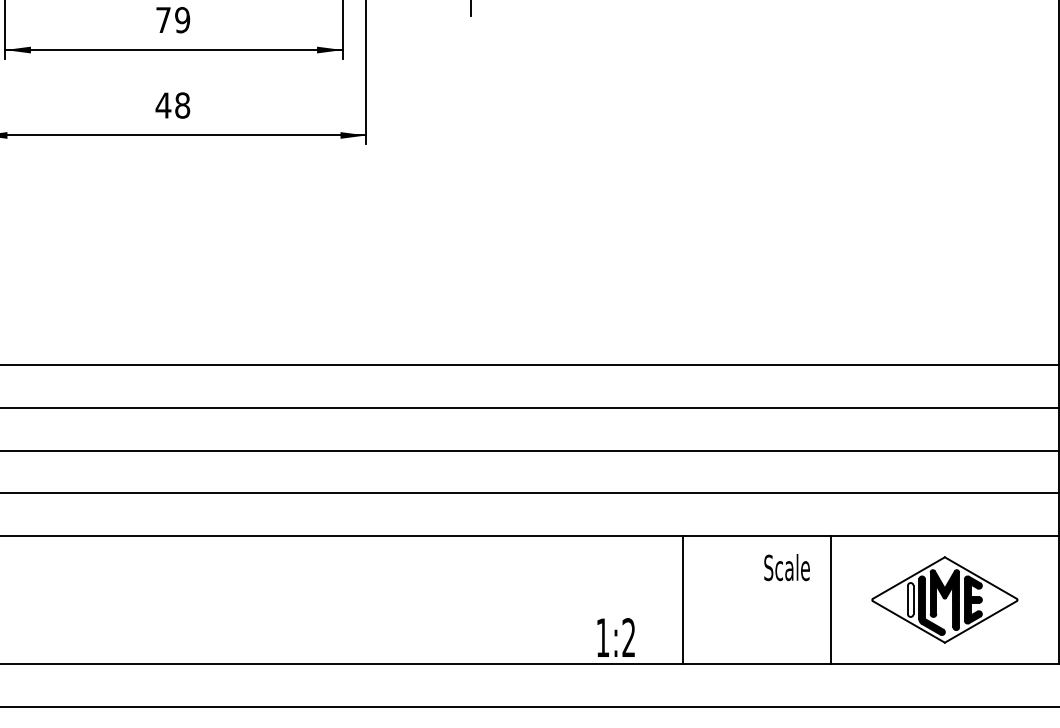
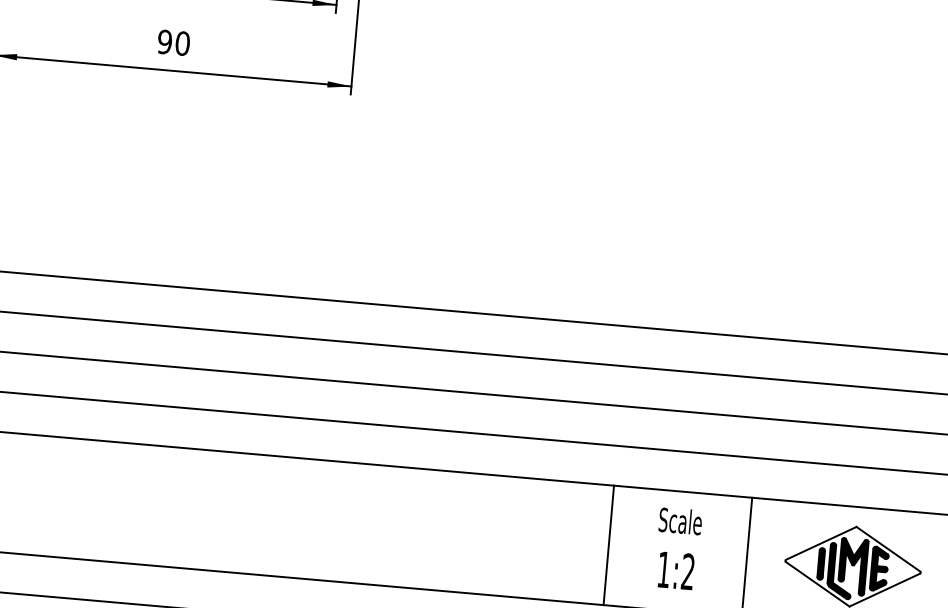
text: (172, 105) -> (173, 42), 48 -> 90
text: (786, 567) -> (680, 521), moved
fill: (910, 599) -> (821, 563), added
text: (615, 637) -> (675, 570), moved

